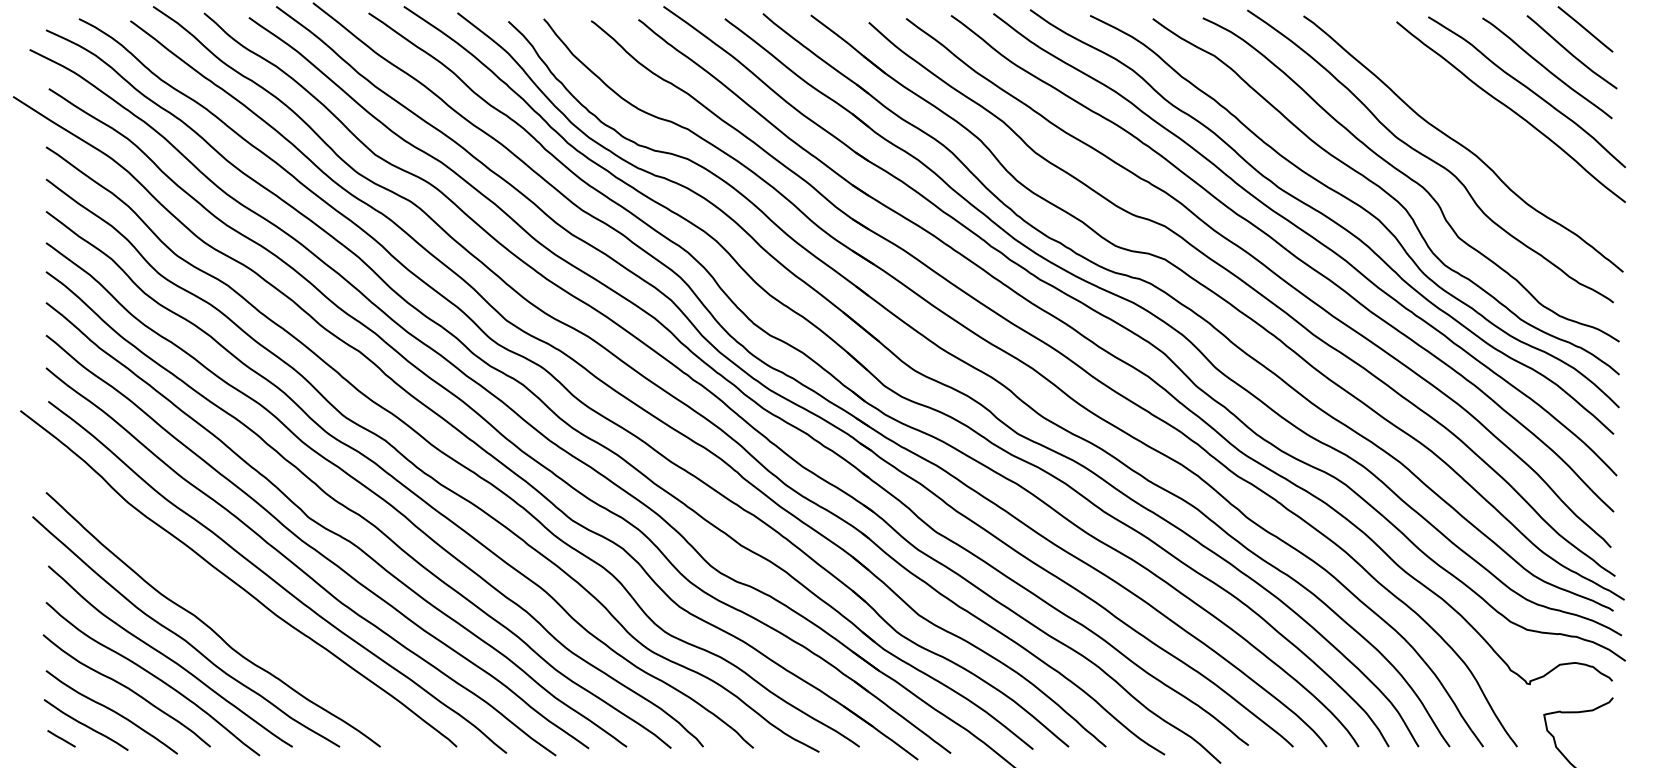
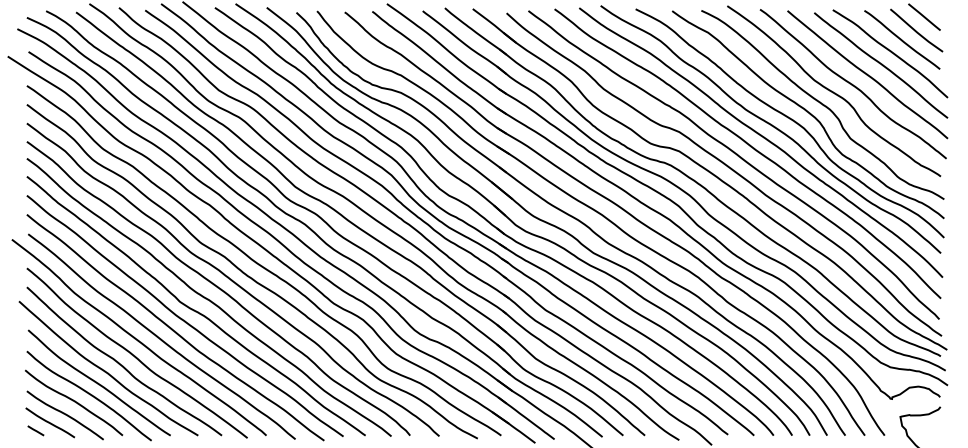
curve: (1487, 127) -> (867, 74), added
curve: (232, 609) -> (135, 355), added

